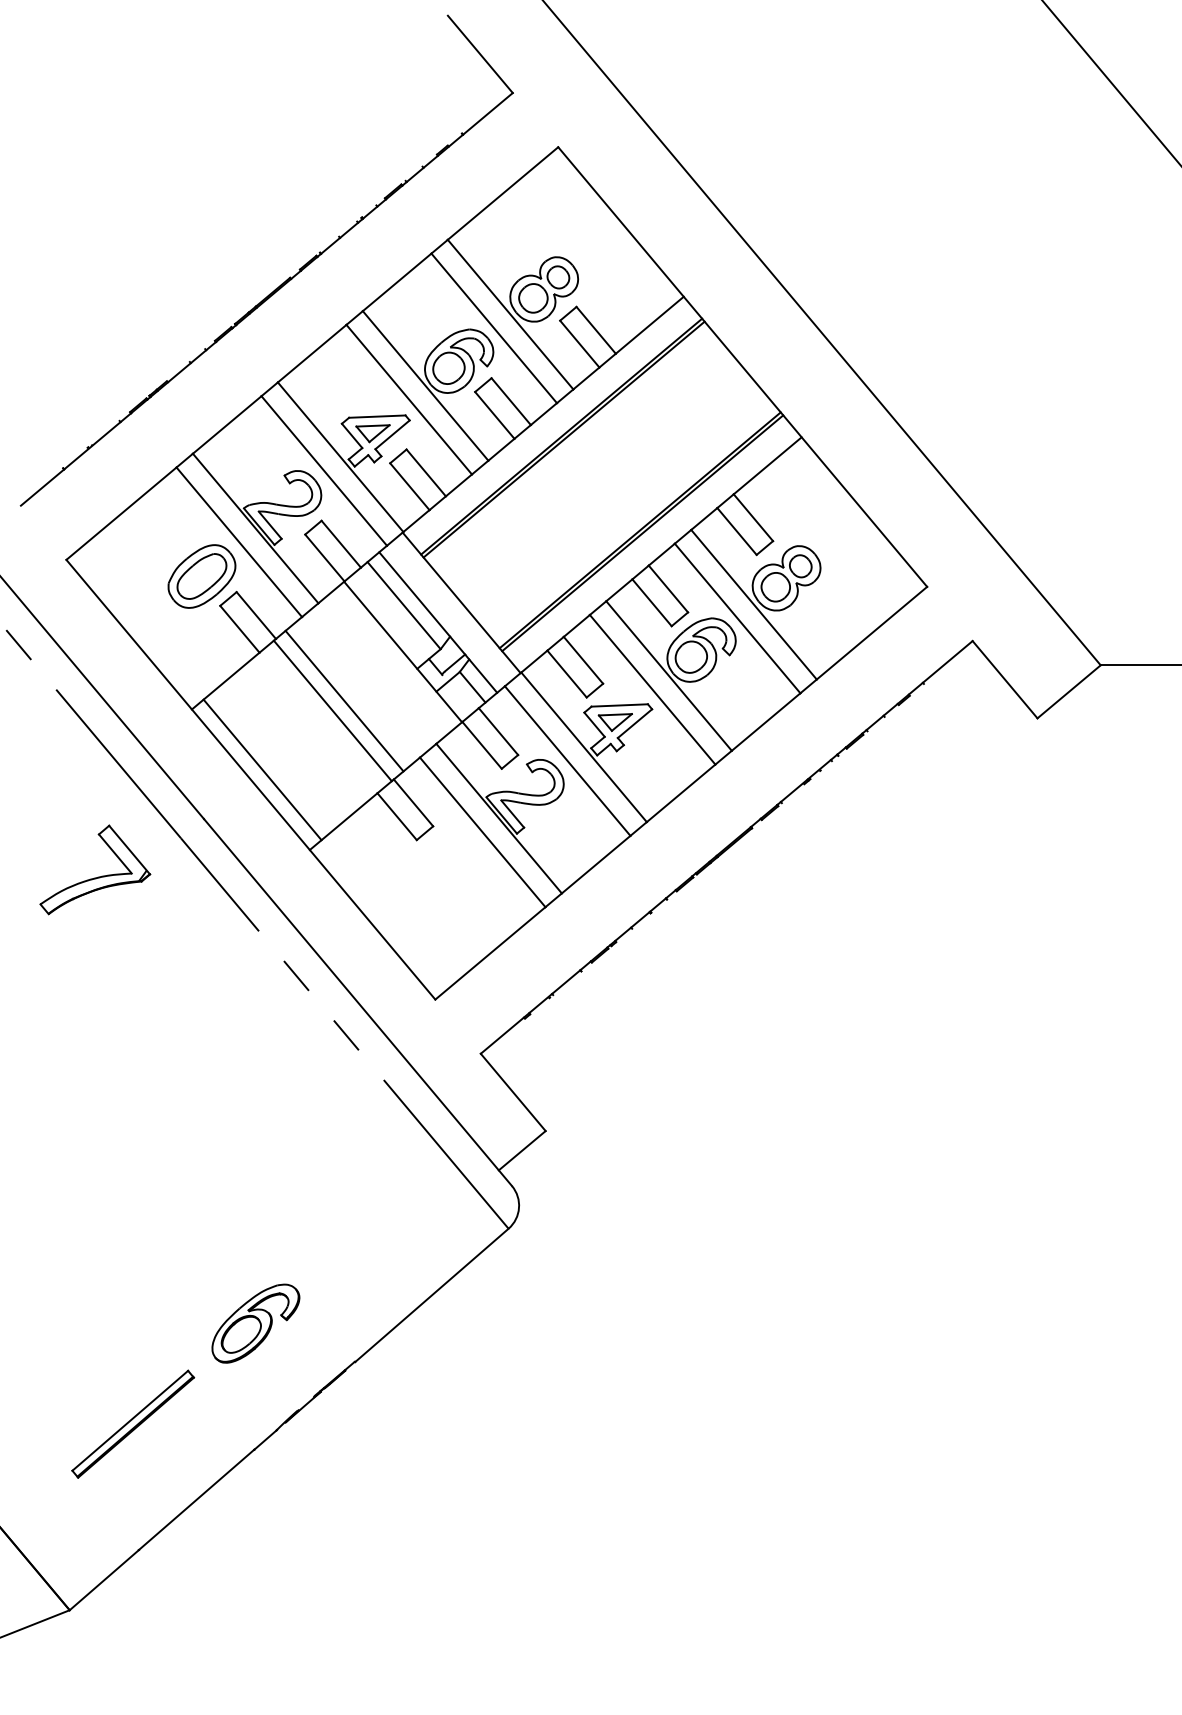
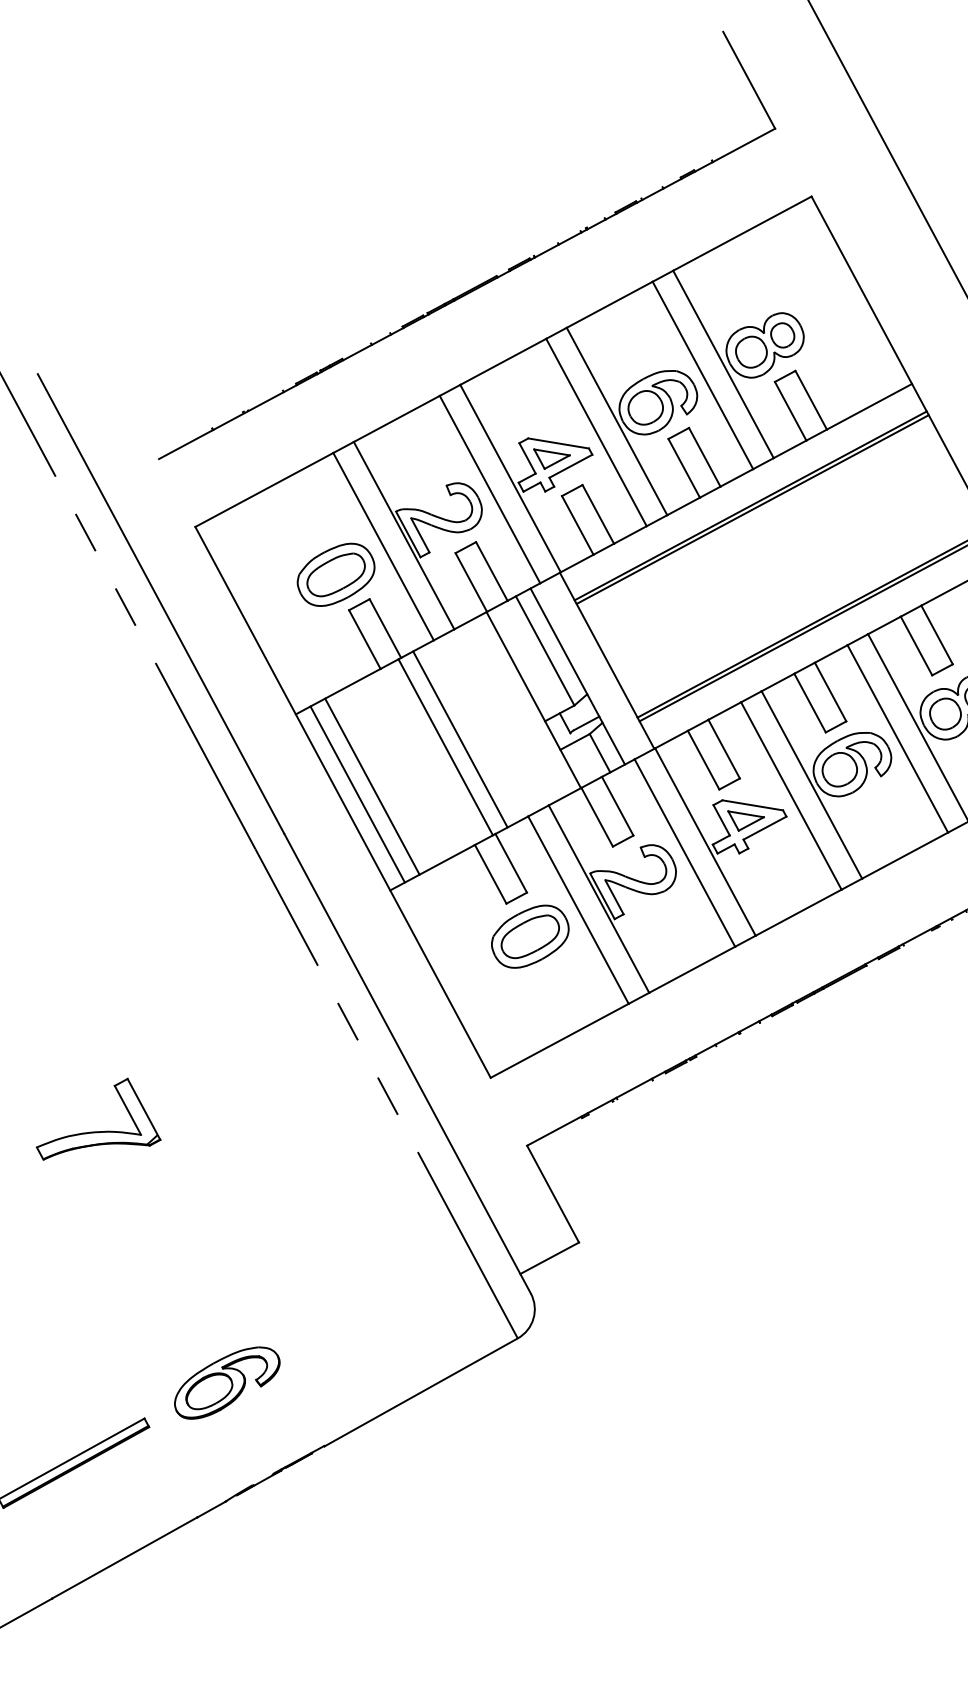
line: (274, 759) -> (372, 786), added
part: (444, 865) -> (530, 936), added
part: (98, 876) -> (104, 1130), moved

